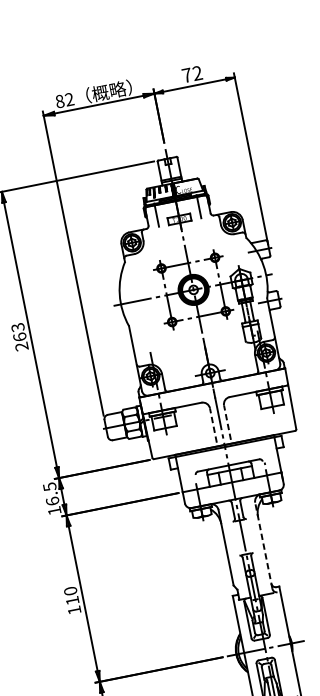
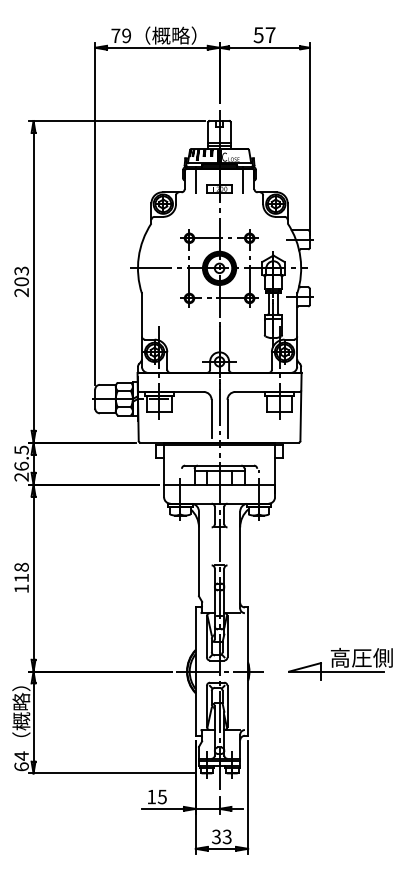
text: (192, 74) -> (264, 35), 72 -> 57
text: (64, 100) -> (121, 35), 82 -> 79
text: (19, 336) -> (21, 281), 263 -> 203
line: (227, 422) -> (227, 418), dashed -> solid
line: (213, 424) -> (211, 418), dashed -> solid
text: (54, 510) -> (21, 476), 16.5 -> 26.5
line: (264, 545) -> (240, 559), dashed -> solid
text: (70, 590) -> (21, 566), 110 -> 118

